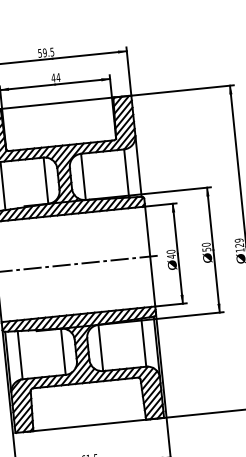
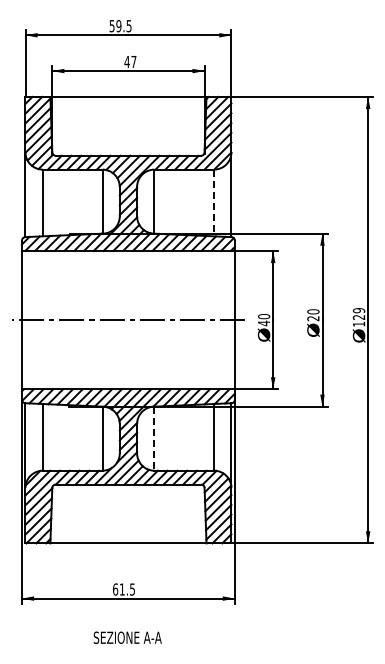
text: (58, 77) -> (133, 61), 44 -> 47
line: (126, 173) -> (214, 203), solid -> dashed
text: (206, 249) -> (313, 318), 50 -> 20
line: (100, 348) -> (154, 439), solid -> dashed

